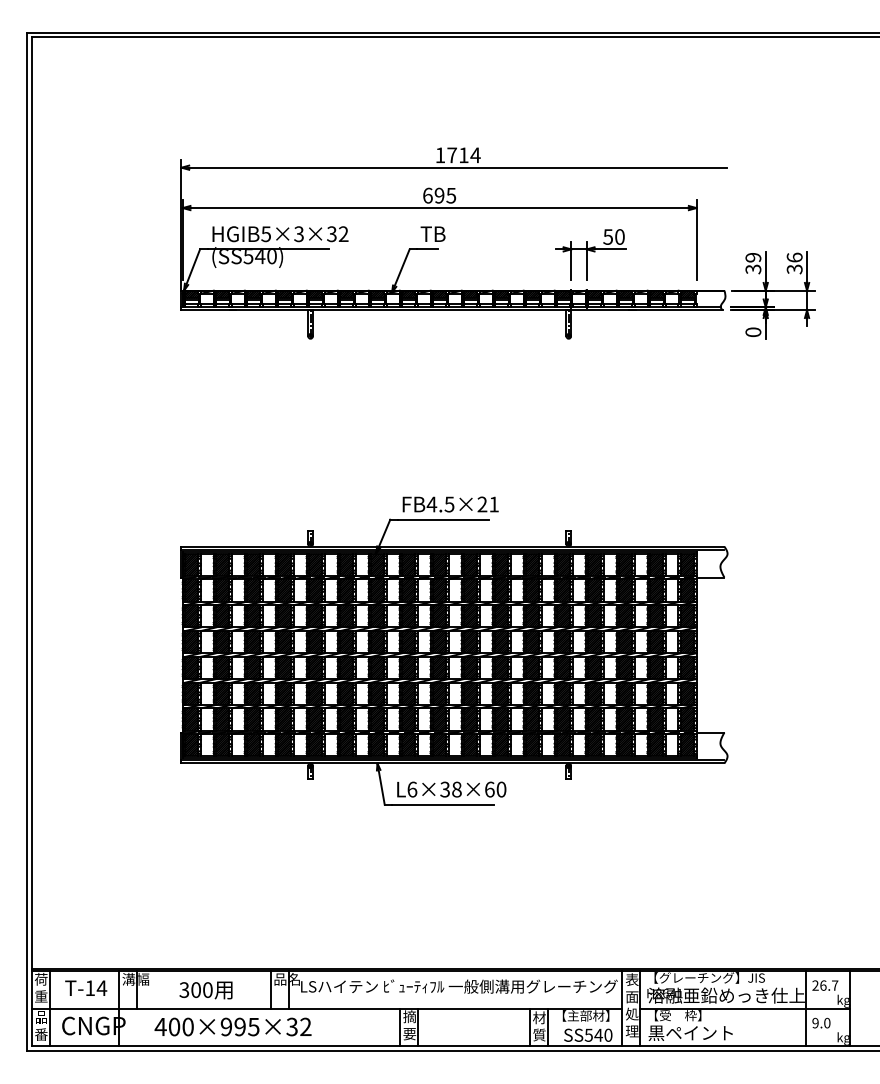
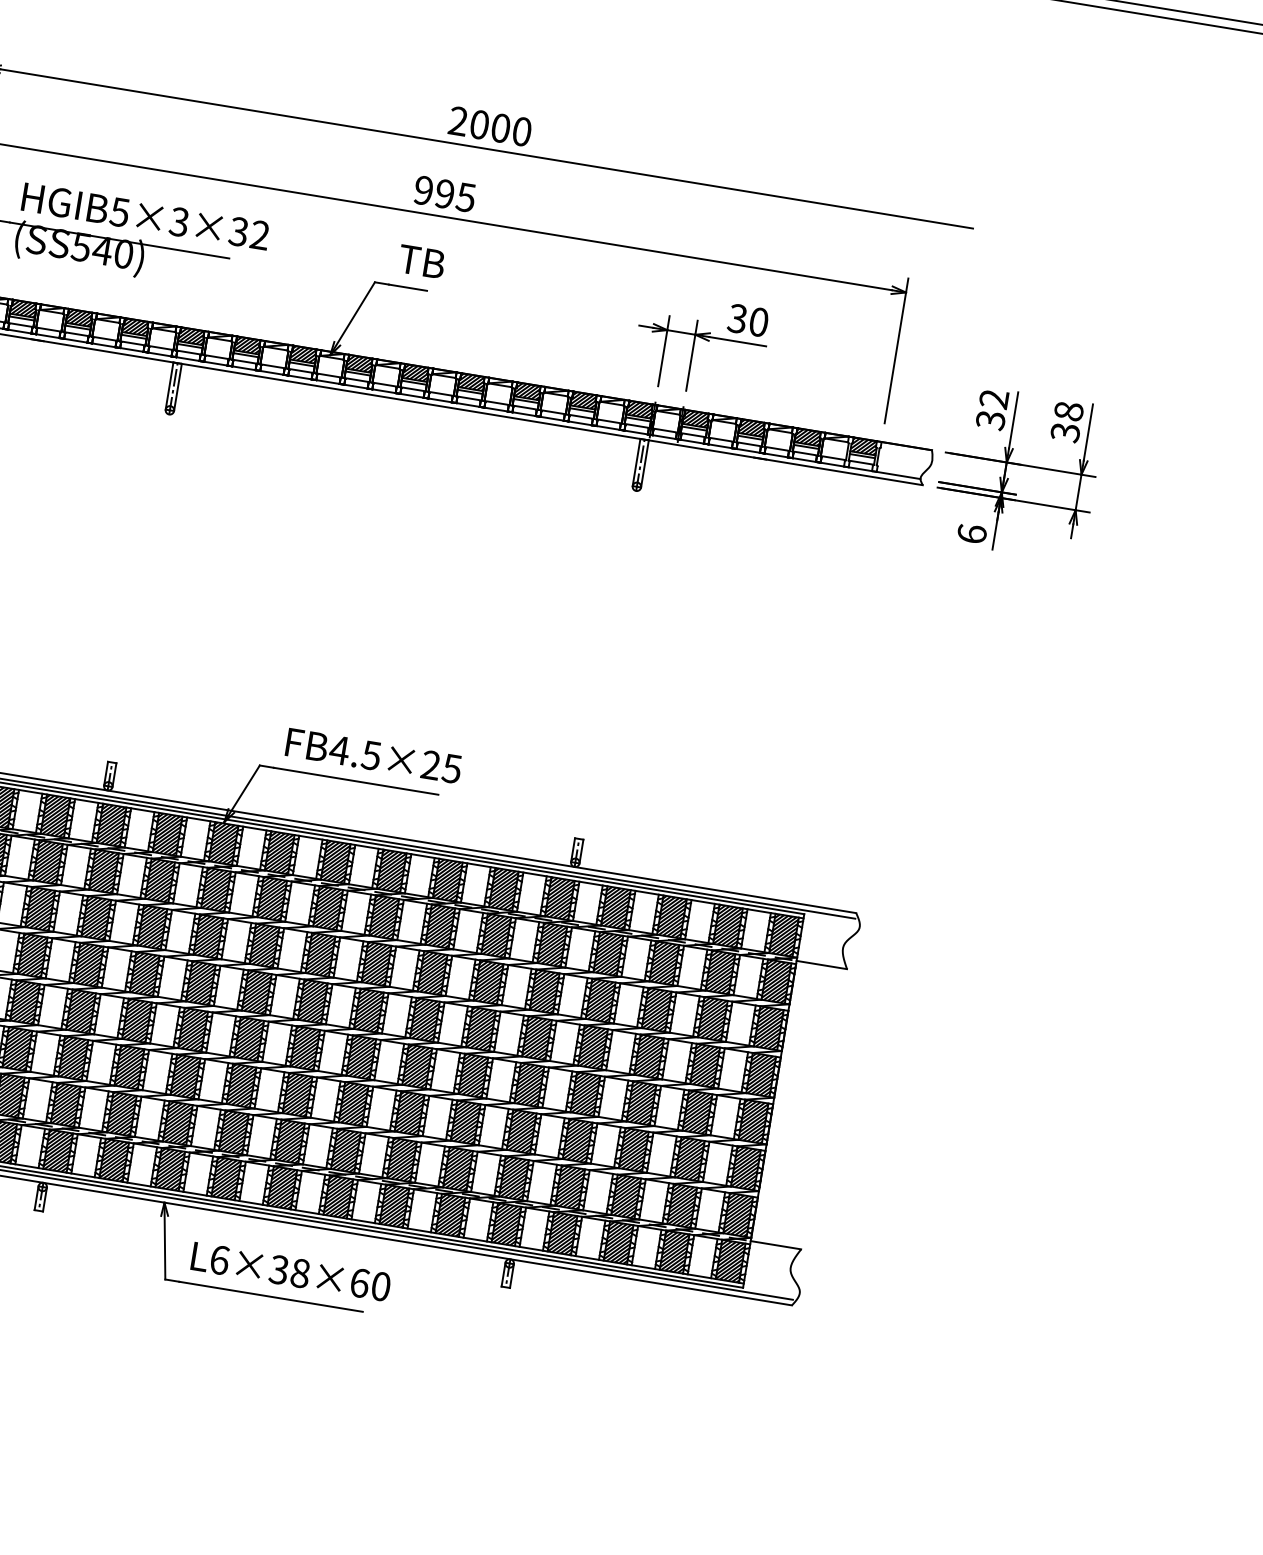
text: (457, 155) -> (489, 126), 1714 -> 2000
text: (427, 195) -> (423, 190), 695 -> 995
text: (607, 236) -> (736, 317), 50 -> 30
text: (753, 257) -> (994, 398), 39 -> 32
text: (794, 257) -> (1068, 410), 36 -> 38
text: (753, 332) -> (972, 534), 0 -> 6
text: (493, 504) -> (450, 768), FB4.5×21 -> FB4.5×25

